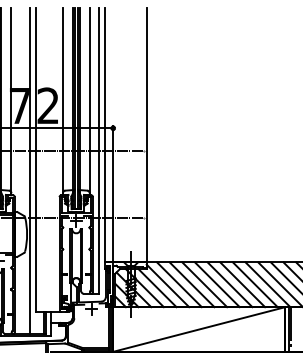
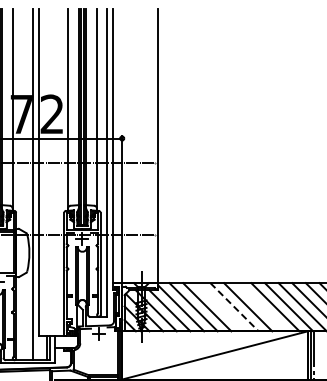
line: (204, 285) -> (220, 307), removed
line: (217, 285) -> (234, 307), solid -> dashed
line: (242, 285) -> (261, 307), removed

